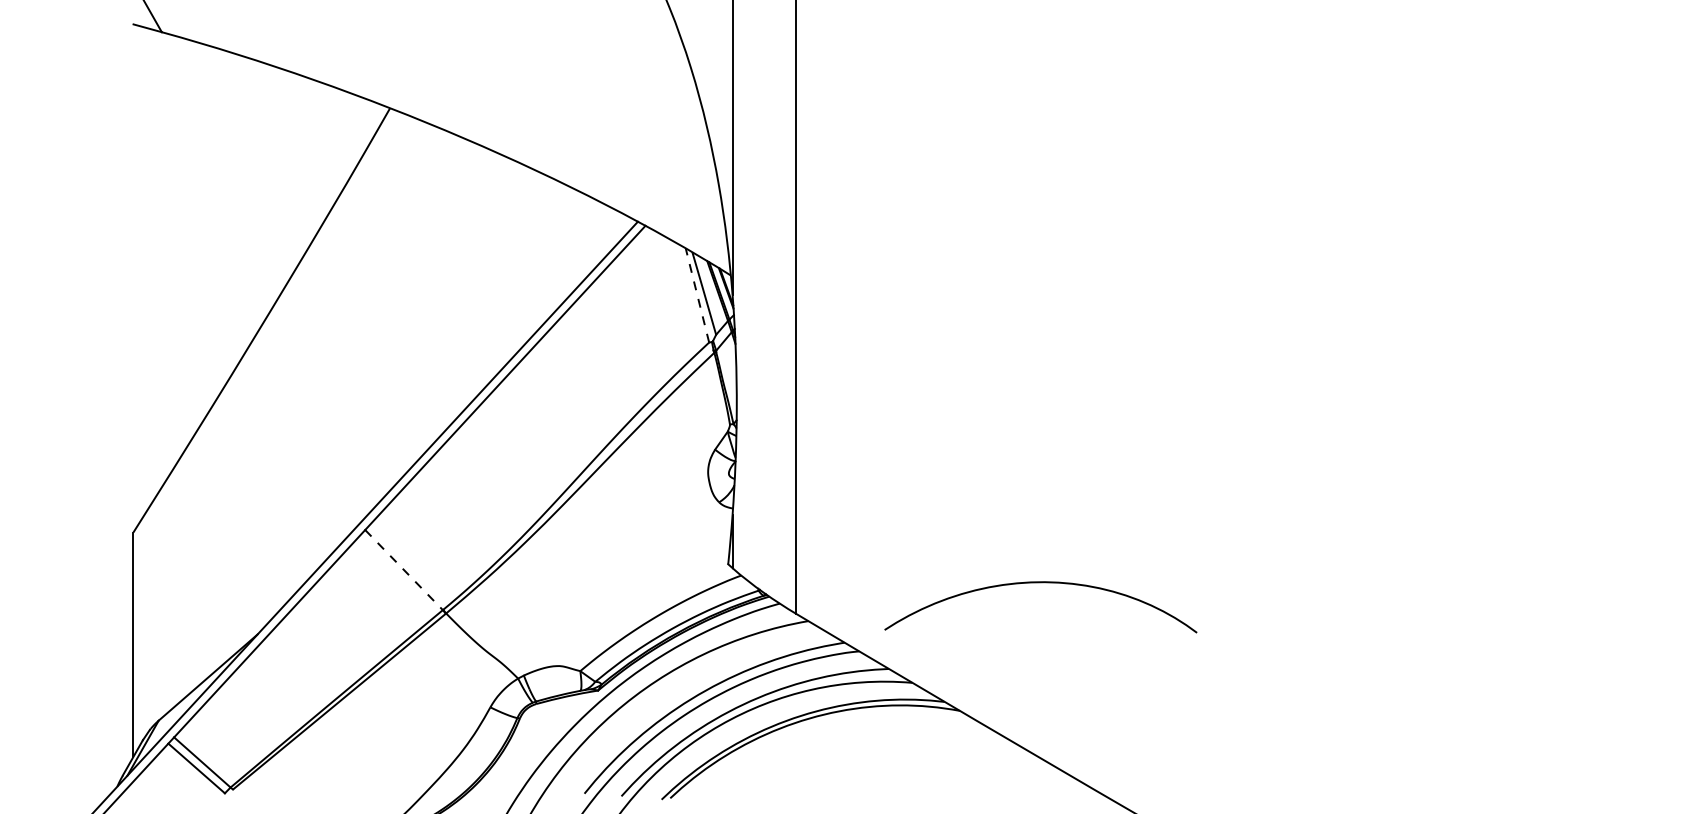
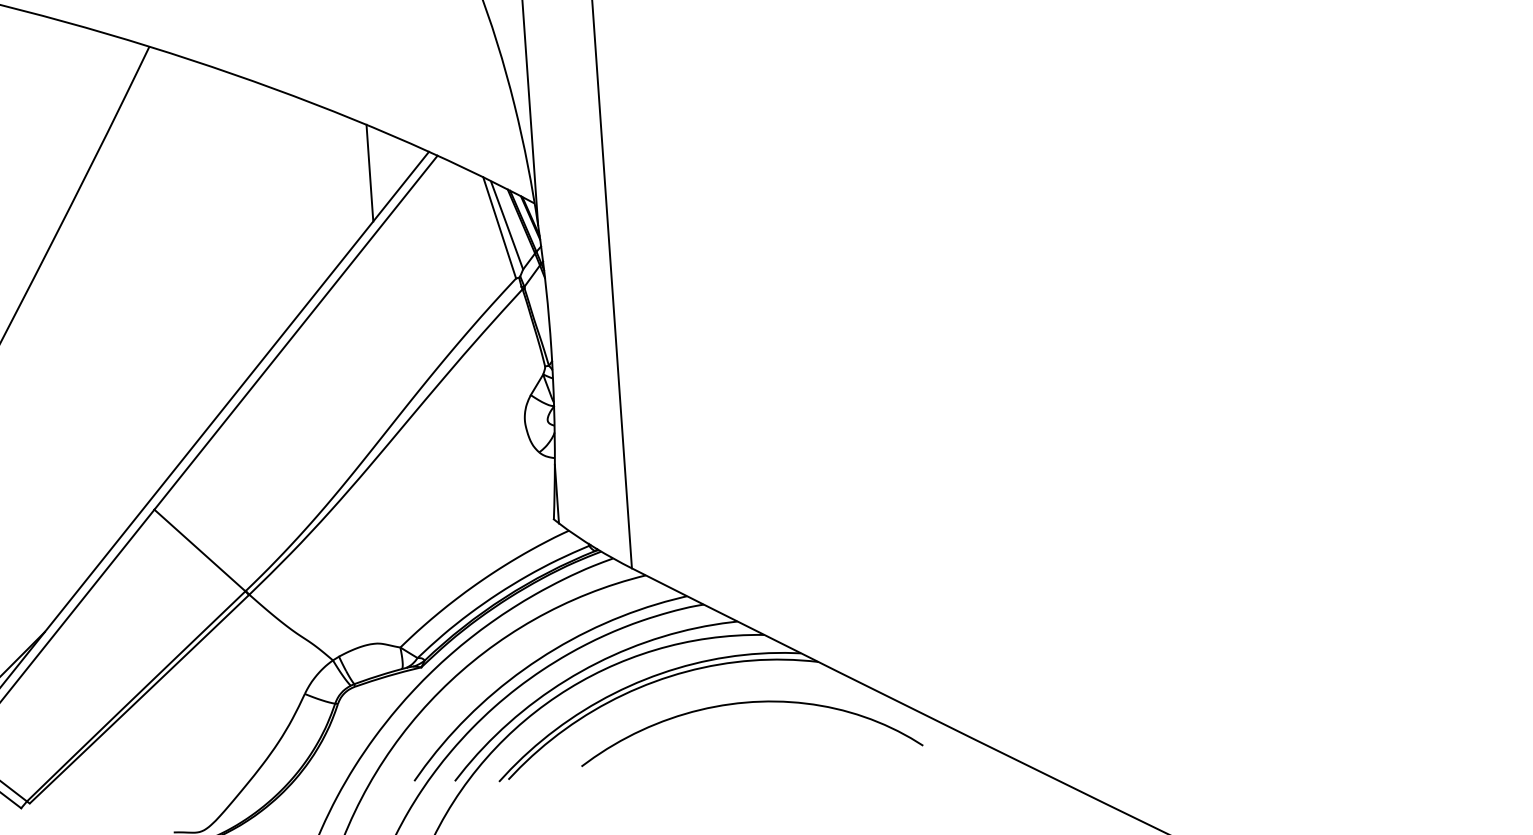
line: (582, 237) -> (369, 173), added
line: (697, 295) -> (499, 227), dashed -> solid
line: (404, 570) -> (200, 550), dashed -> solid
curve: (1040, 583) -> (748, 703), moved

